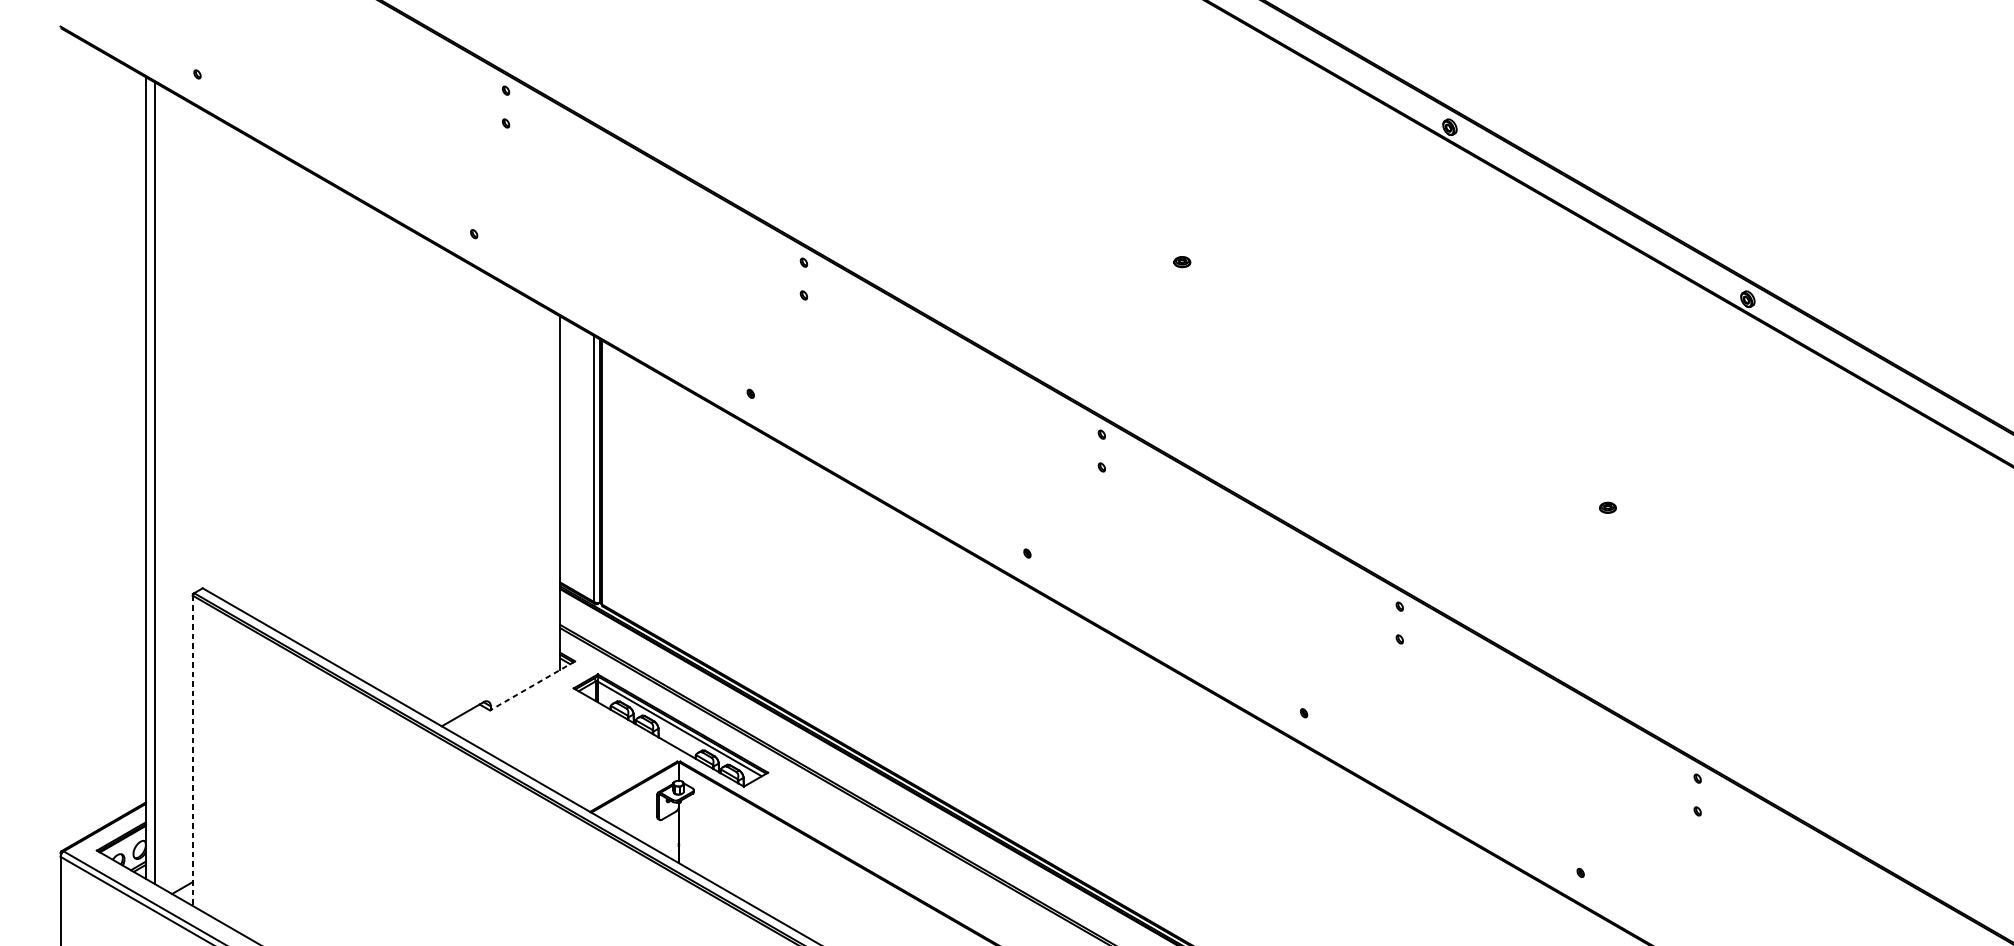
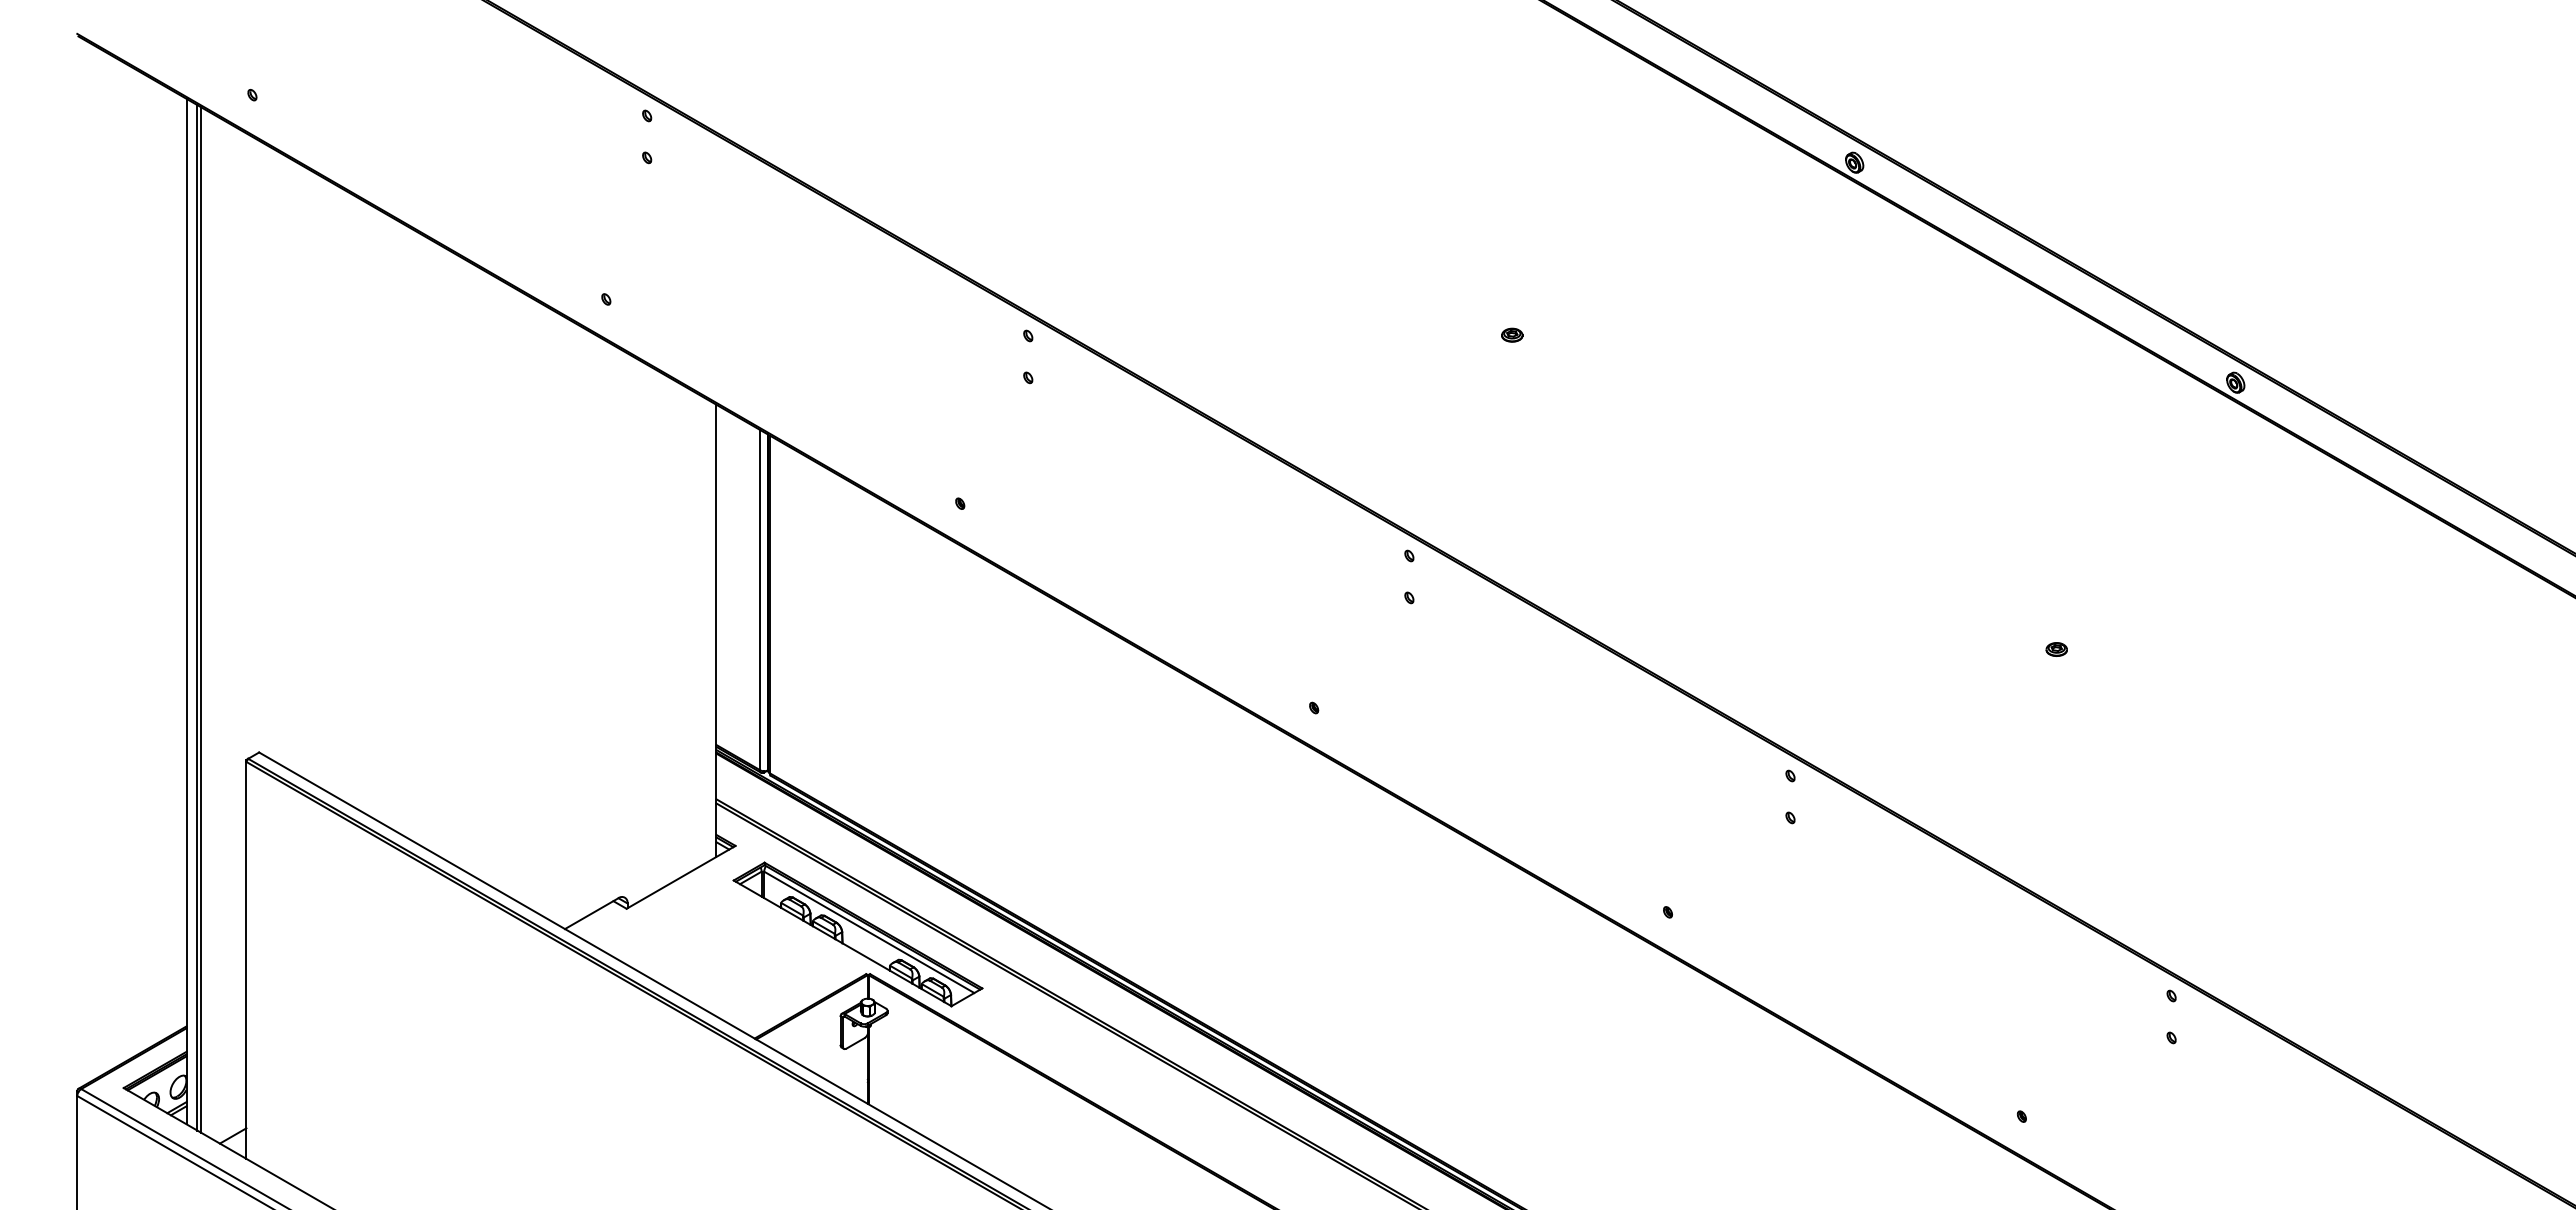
line: (157, 484) -> (201, 619), added
line: (532, 686) -> (681, 877), dashed -> solid
line: (192, 750) -> (246, 960), dashed -> solid

